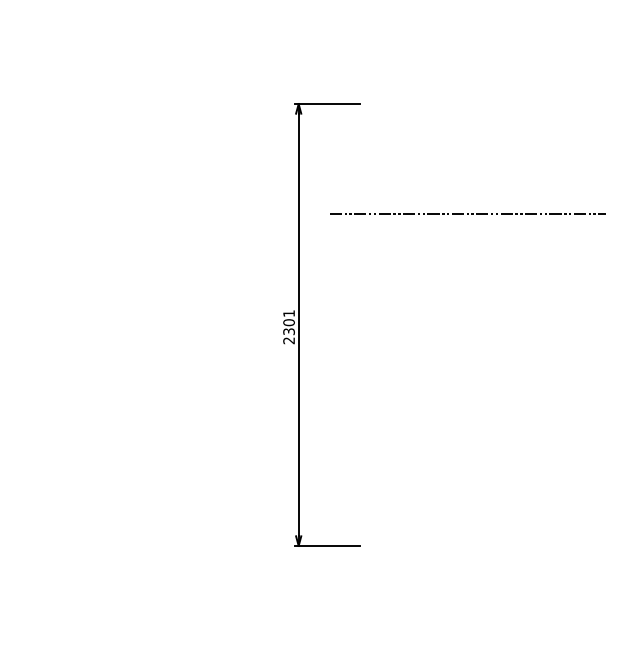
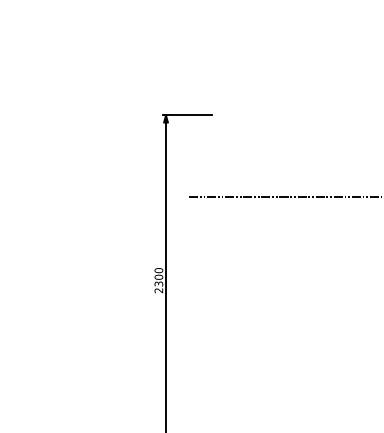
text: (288, 313) -> (158, 270), 2301 -> 2300

